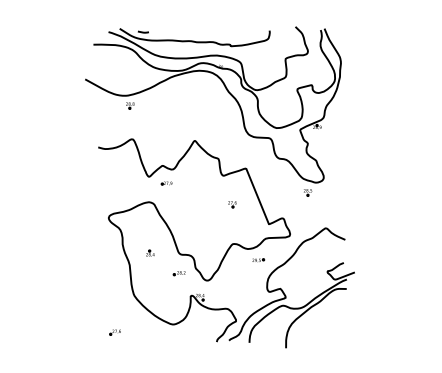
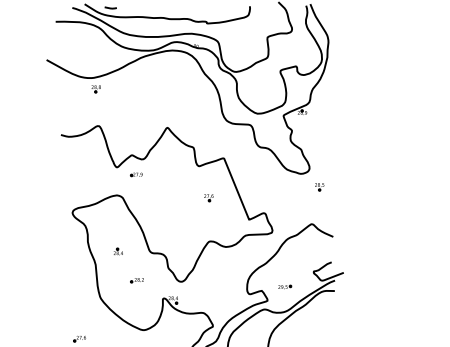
part: (308, 192) -> (320, 186), moved
part: (258, 260) -> (284, 287), moved
part: (178, 273) -> (136, 280), moved

